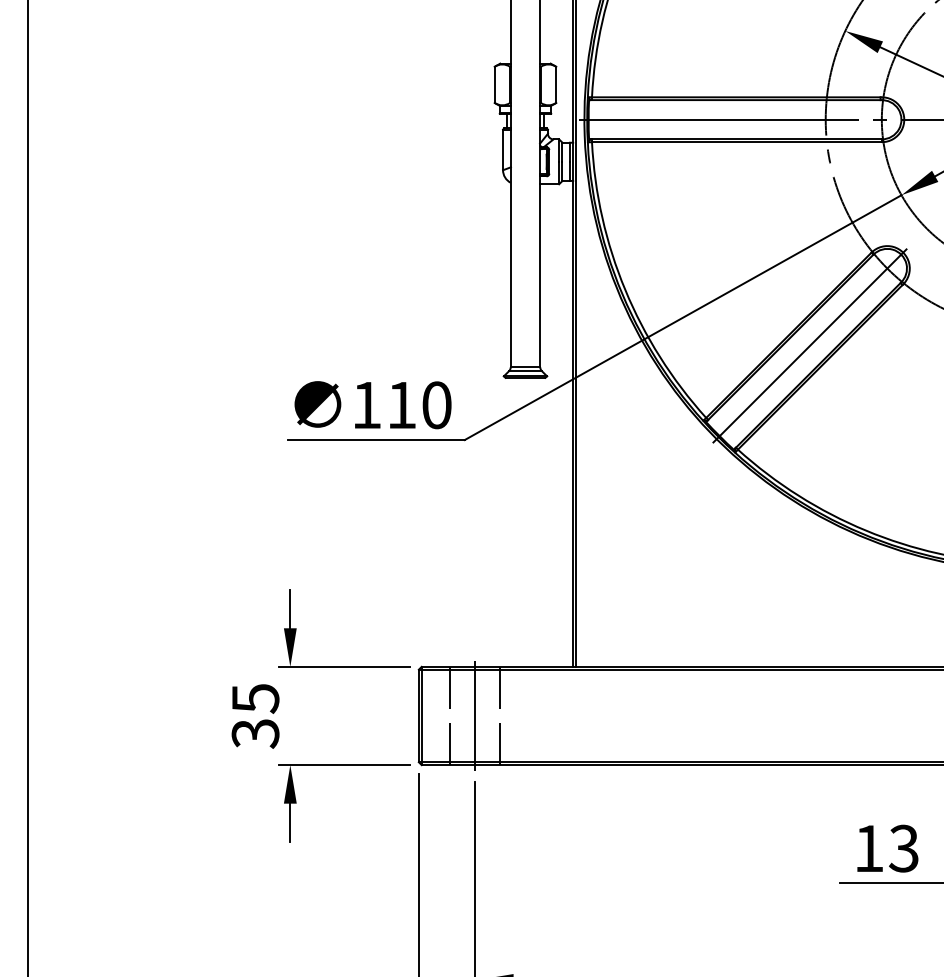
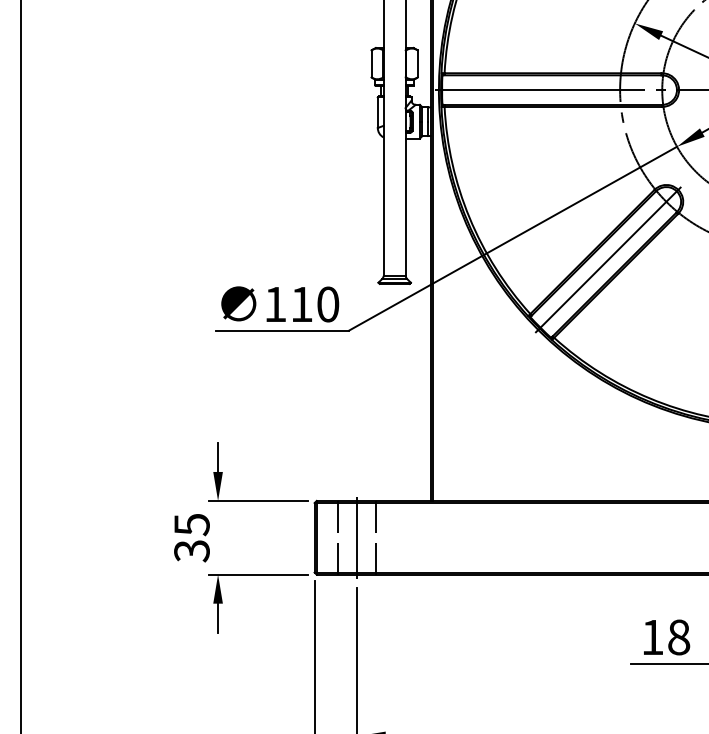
text: (903, 848) -> (678, 637), 13 -> 18

